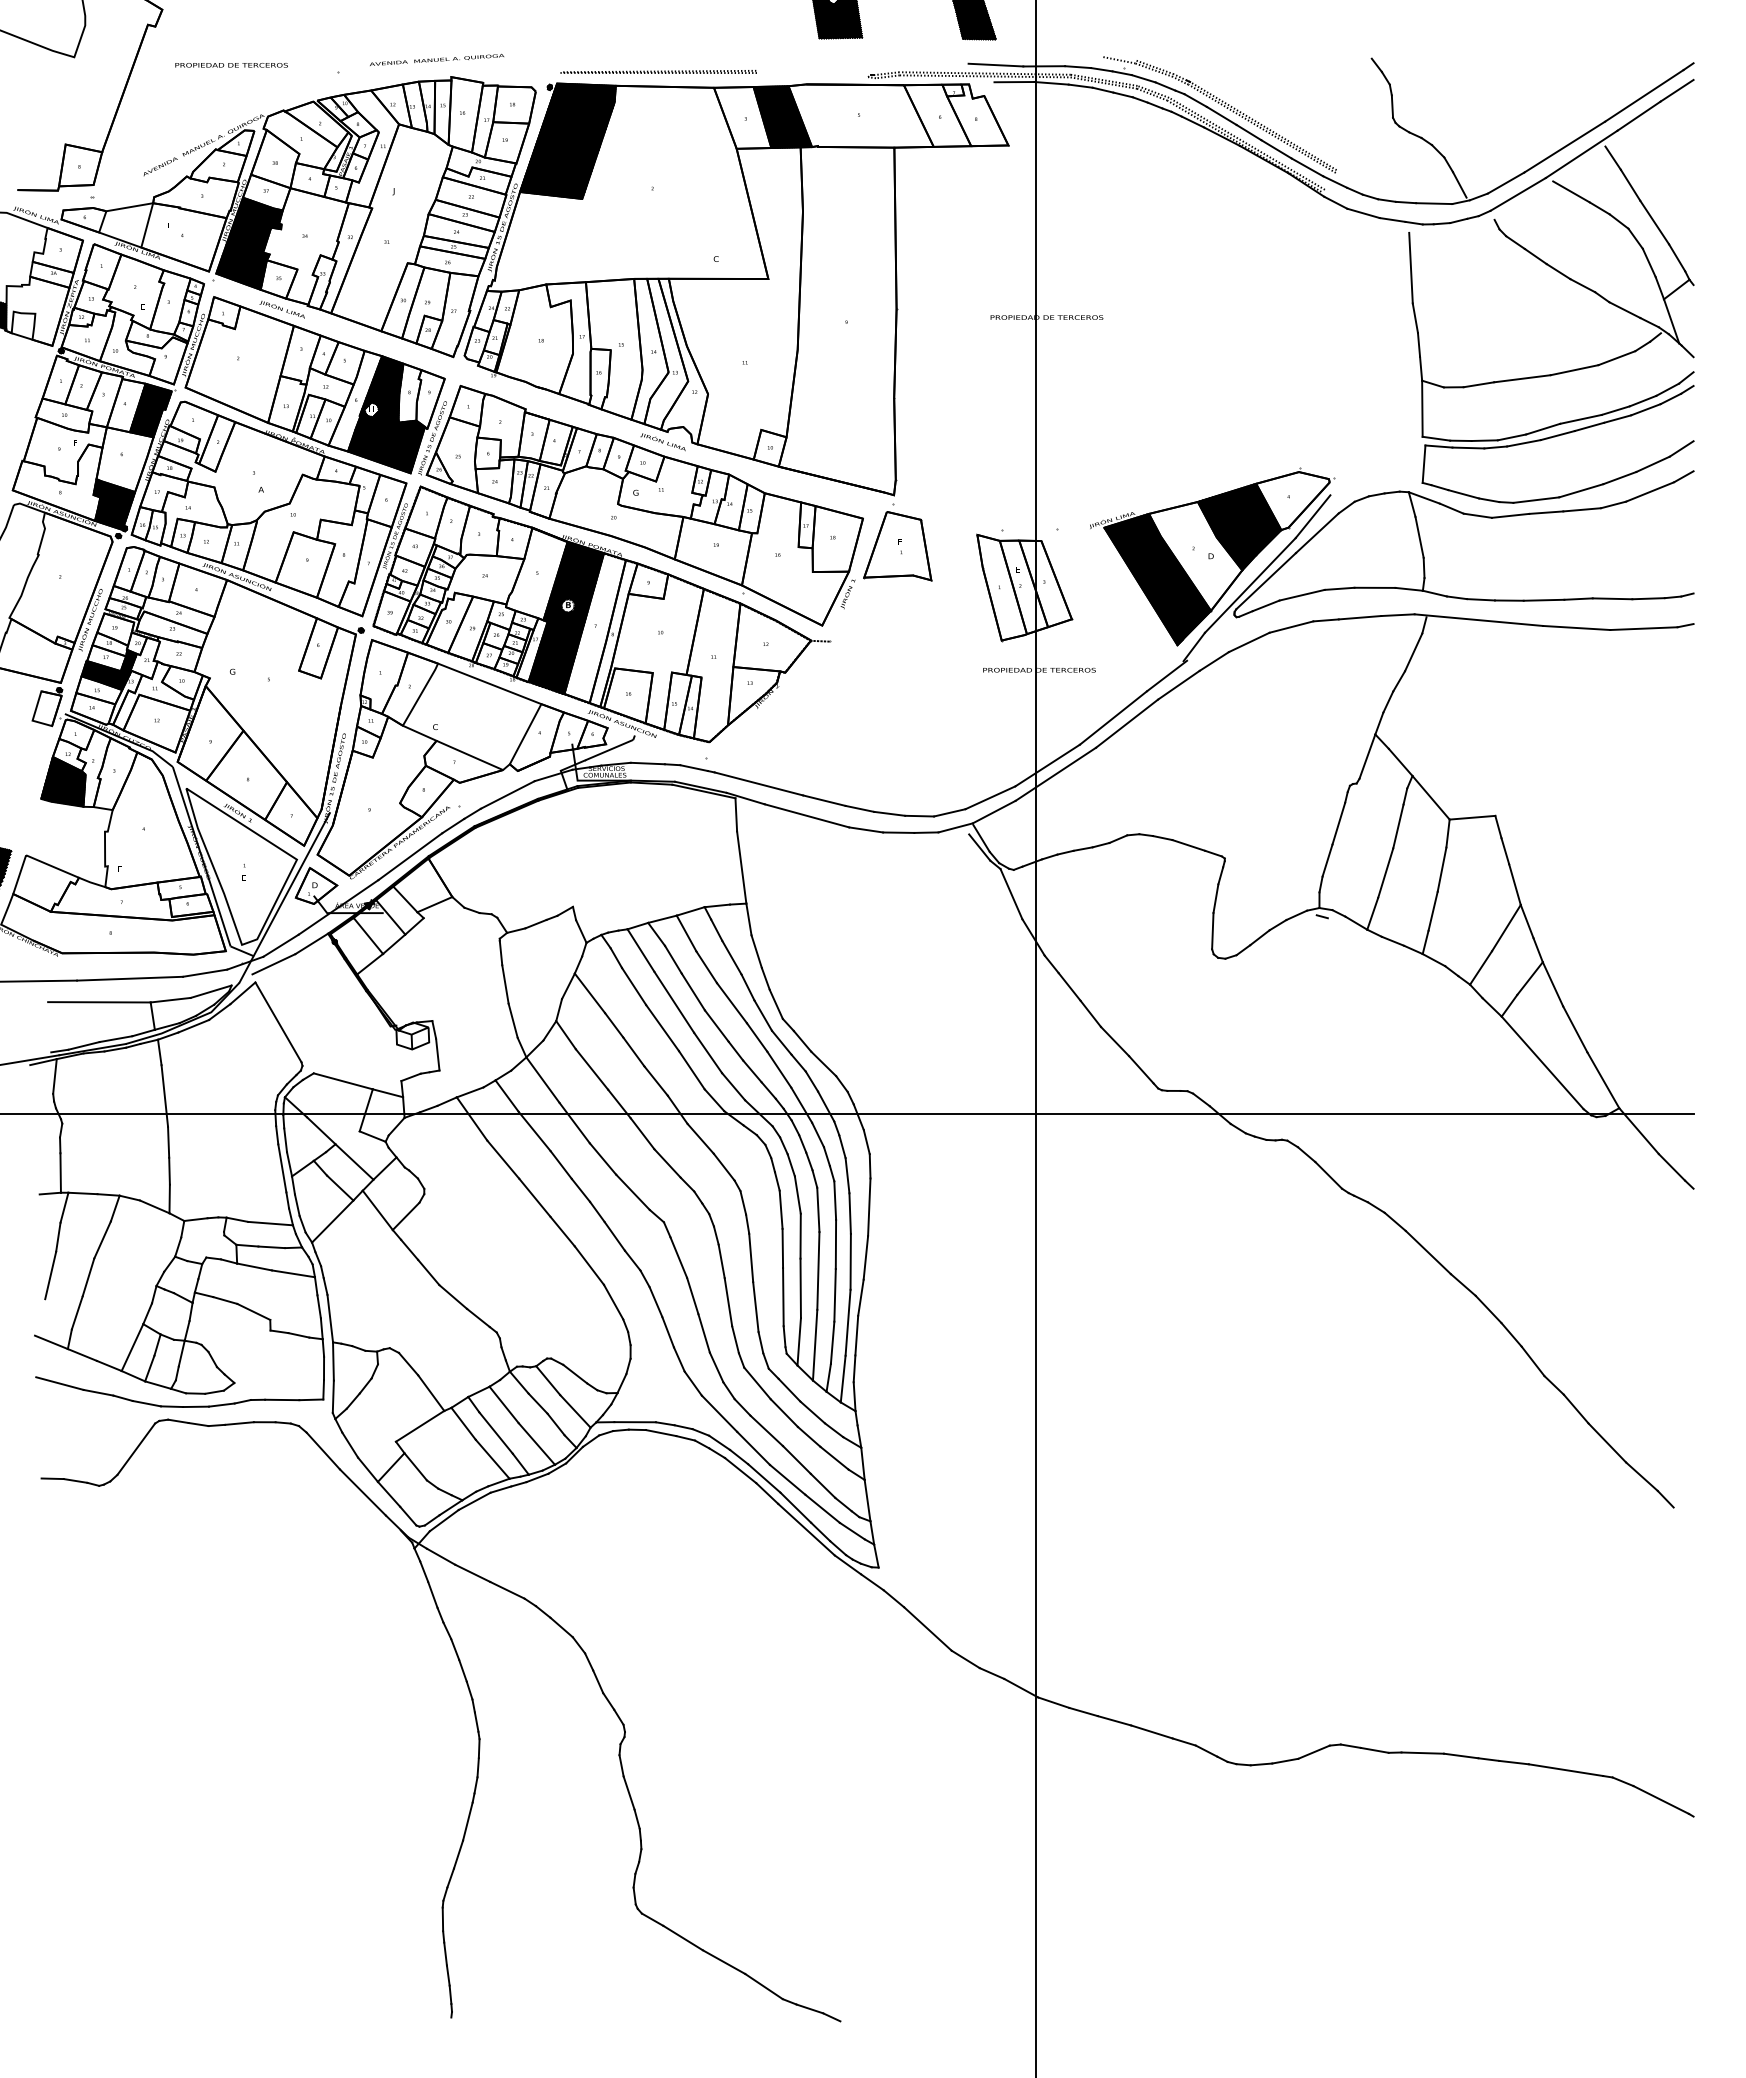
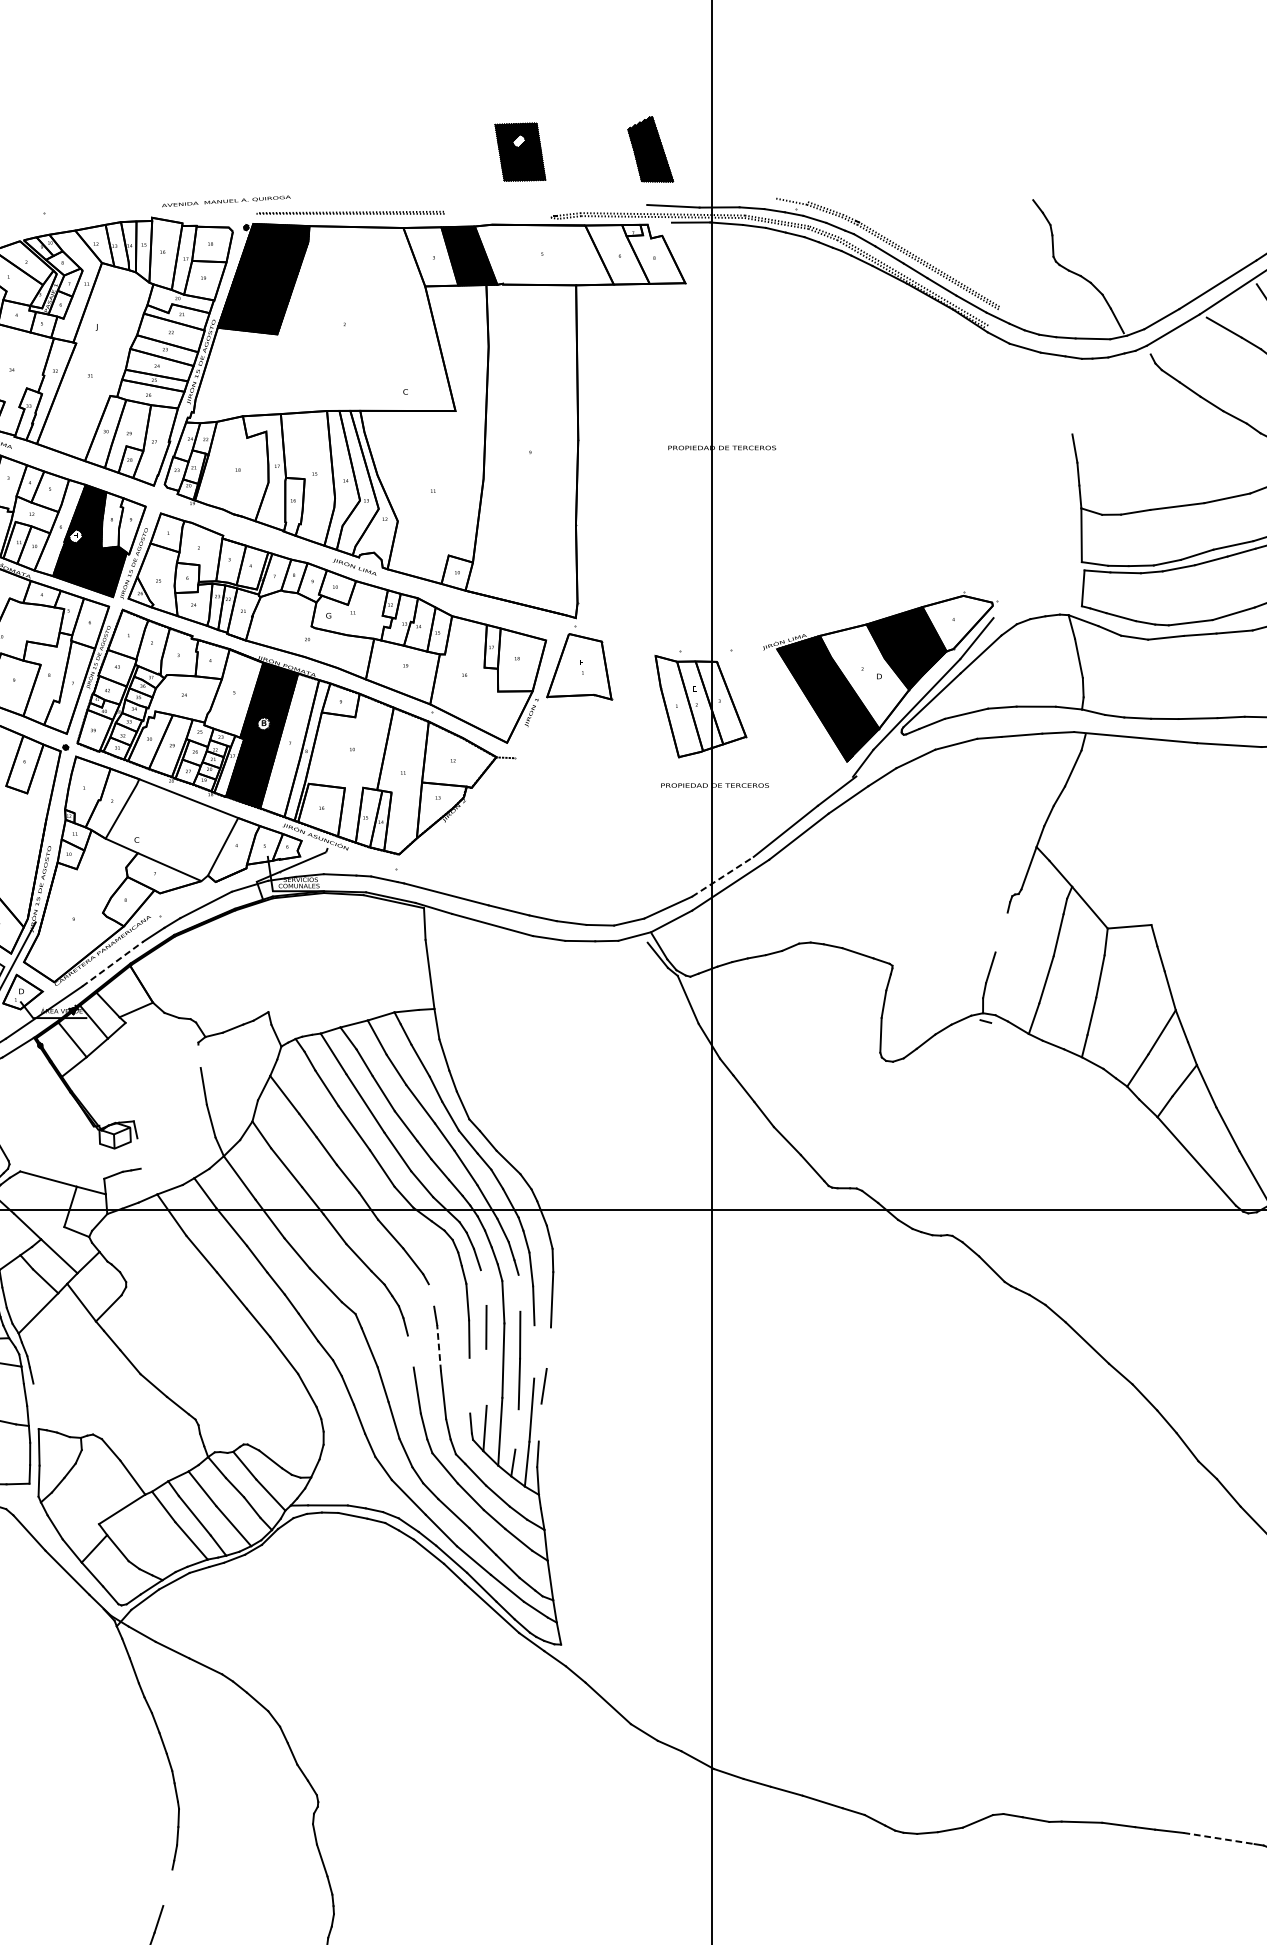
text: (437, 59) -> (226, 200), moved
line: (1410, 267) -> (1070, 400), removed
line: (1048, 765) -> (723, 876), solid -> dashed
line: (1338, 823) -> (1001, 932), removed
line: (410, 856) -> (112, 963), solid -> dashed
line: (500, 952) -> (199, 1055), removed
line: (437, 1054) -> (138, 1153), removed
line: (797, 1194) -> (483, 1287), removed
line: (835, 1200) -> (519, 1293), removed
line: (743, 1202) -> (431, 1295), removed
line: (751, 1257) -> (439, 1347), solid -> dashed
line: (865, 1257) -> (548, 1347), removed
line: (721, 1261) -> (410, 1351), removed
line: (850, 1261) -> (534, 1351), removed
line: (800, 1288) -> (486, 1377), removed
line: (783, 1297) -> (470, 1386), removed
line: (330, 1318) -> (36, 1406), removed
line: (856, 1335) -> (539, 1422), removed
line: (832, 1342) -> (516, 1429), removed
line: (1565, 1770) -> (1218, 1838), solid -> dashed
line: (467, 1821) -> (167, 1887), removed

